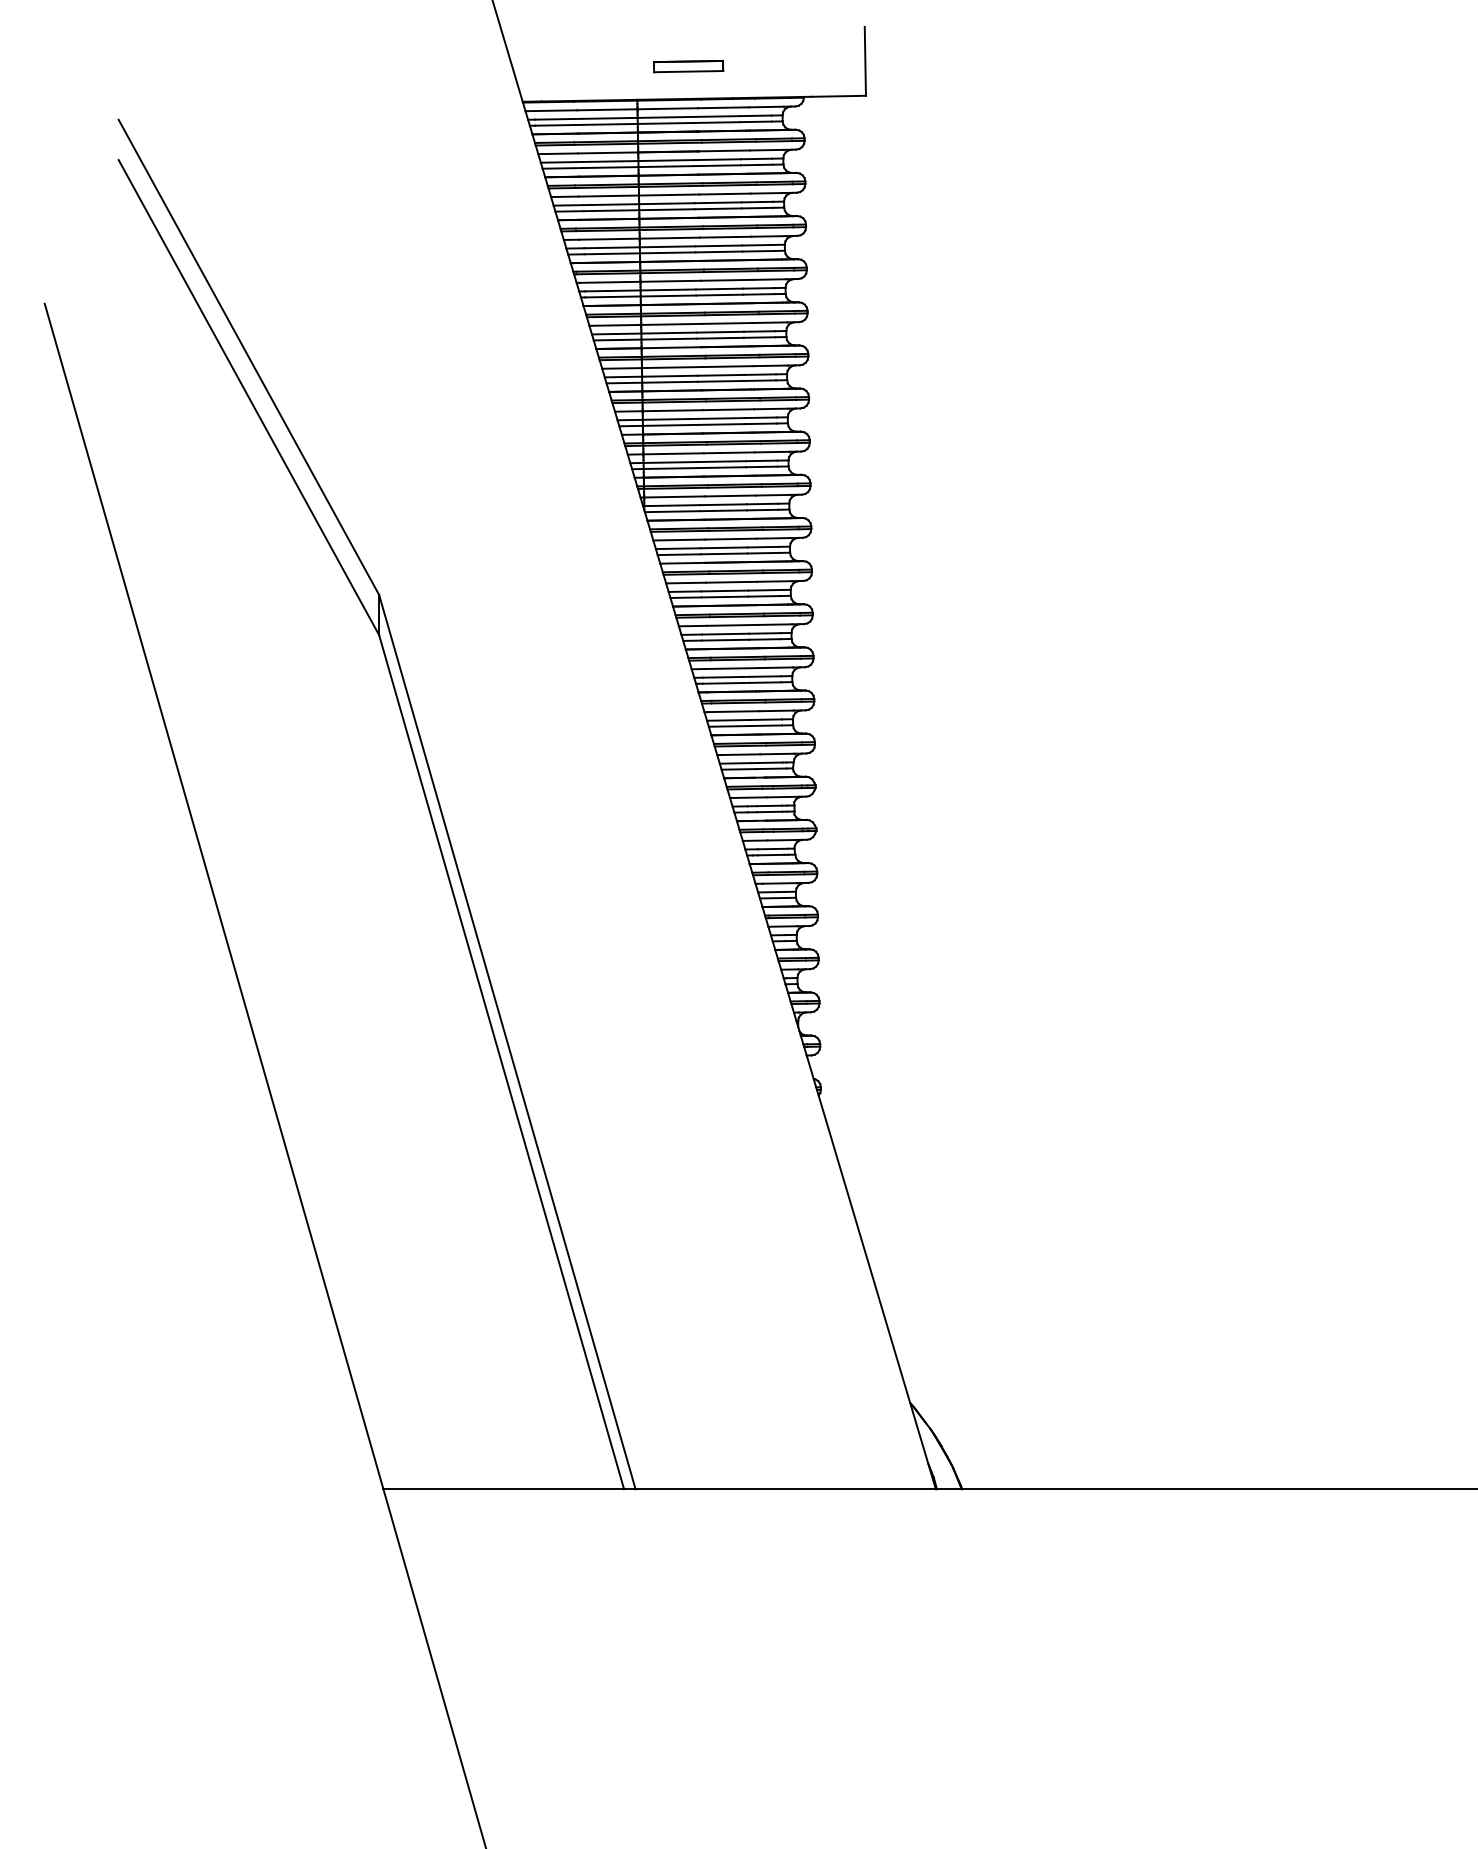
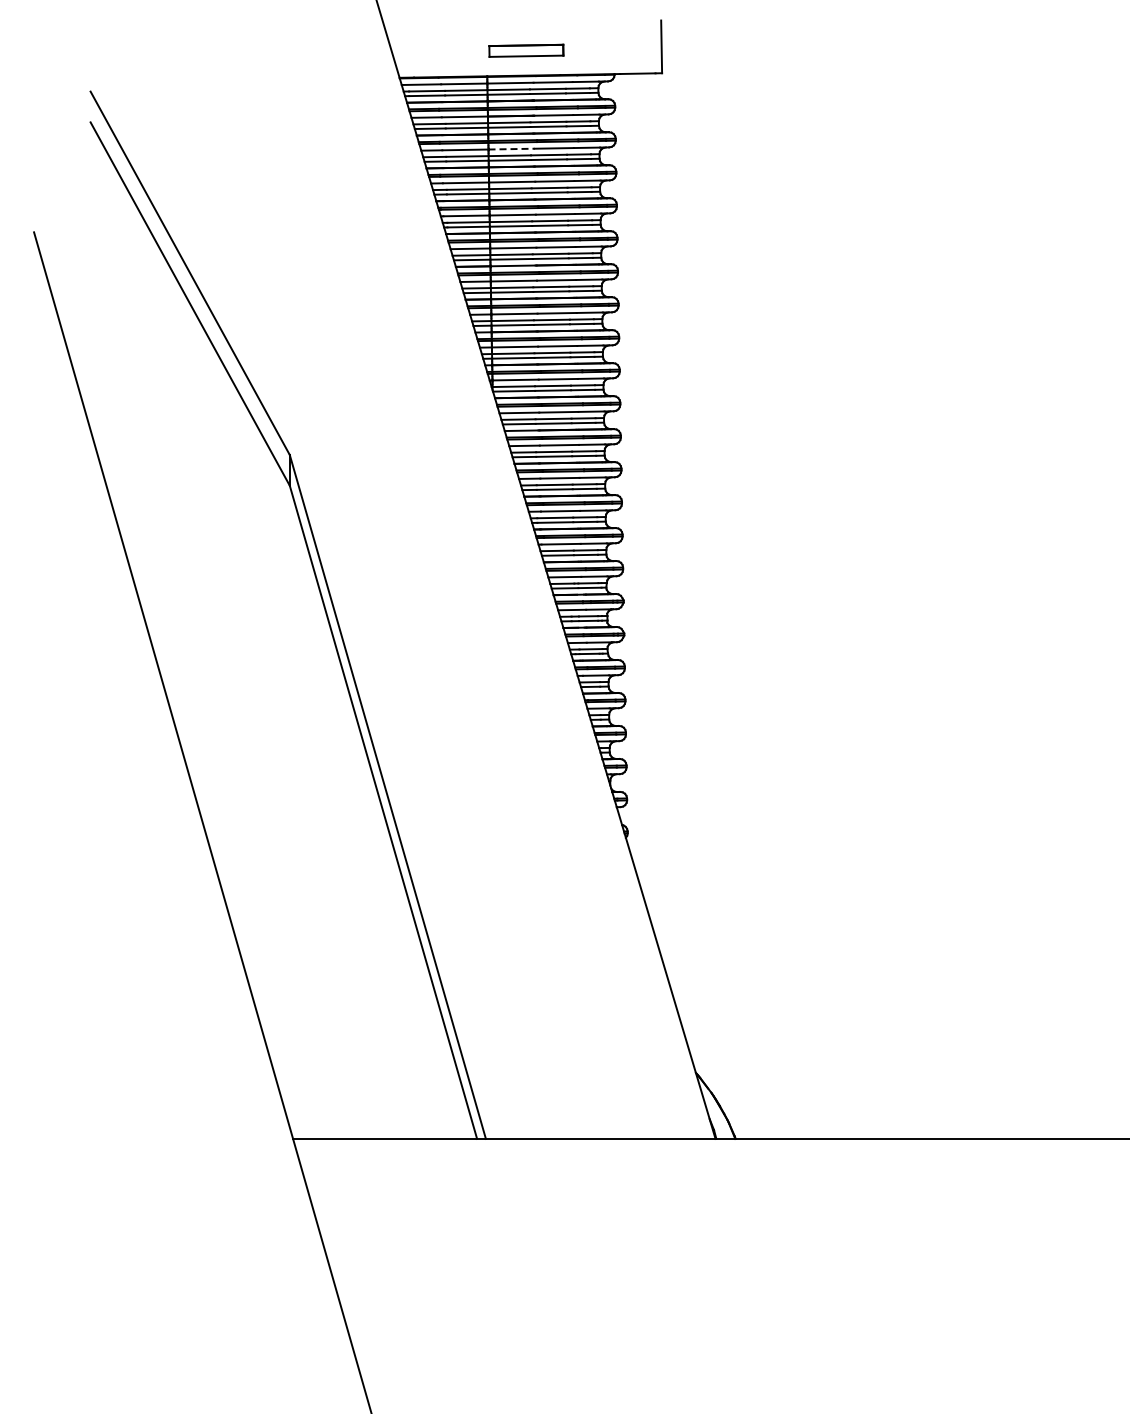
part: (688, 66) -> (526, 50), size x1.4
line: (670, 195) -> (512, 149), solid -> dashed

